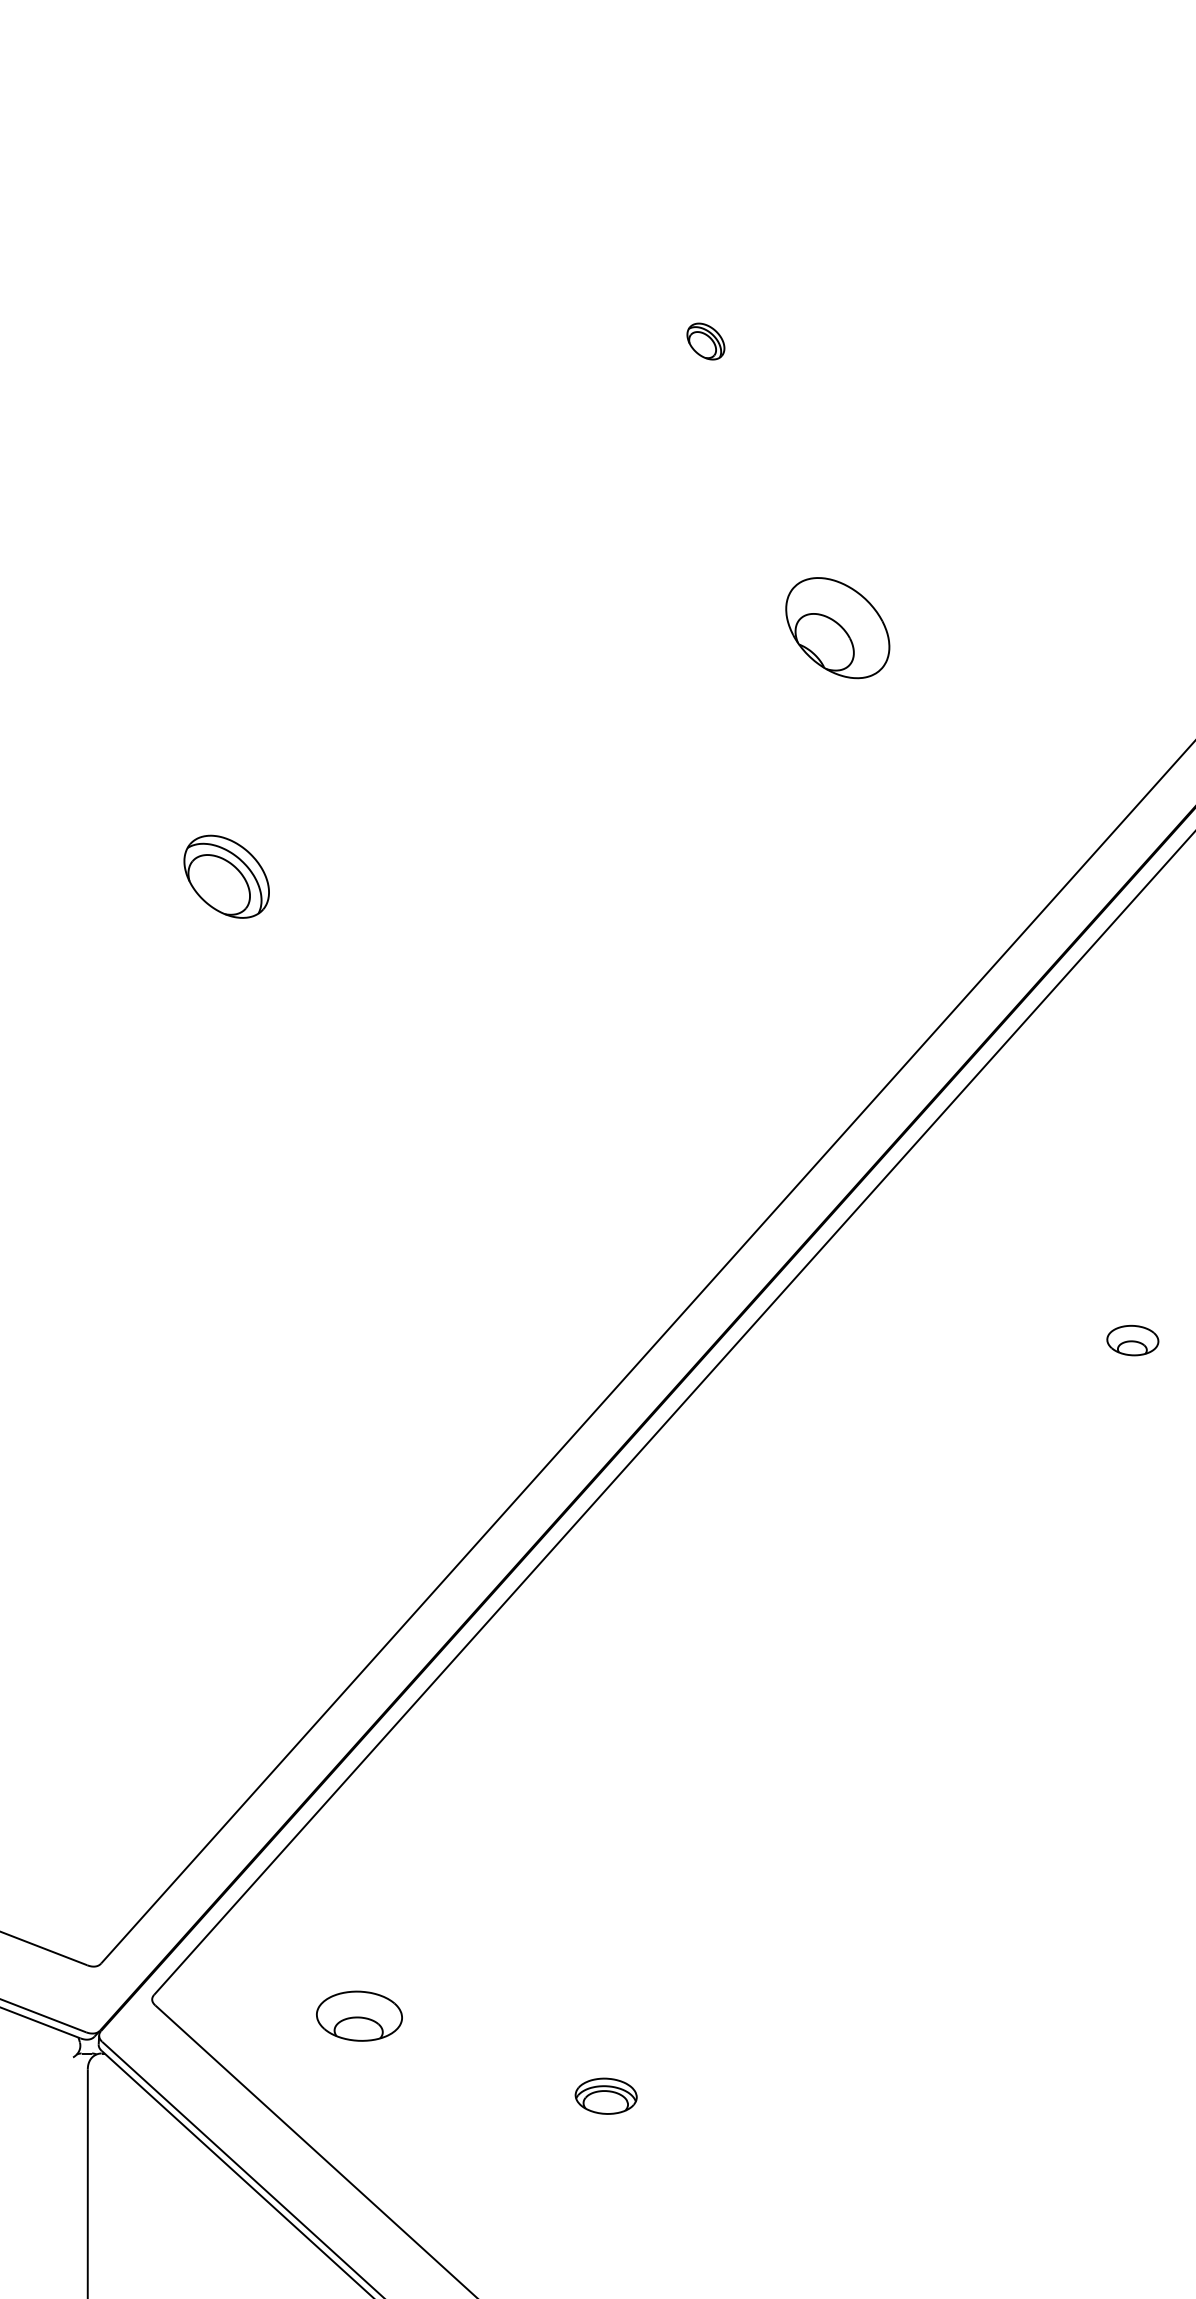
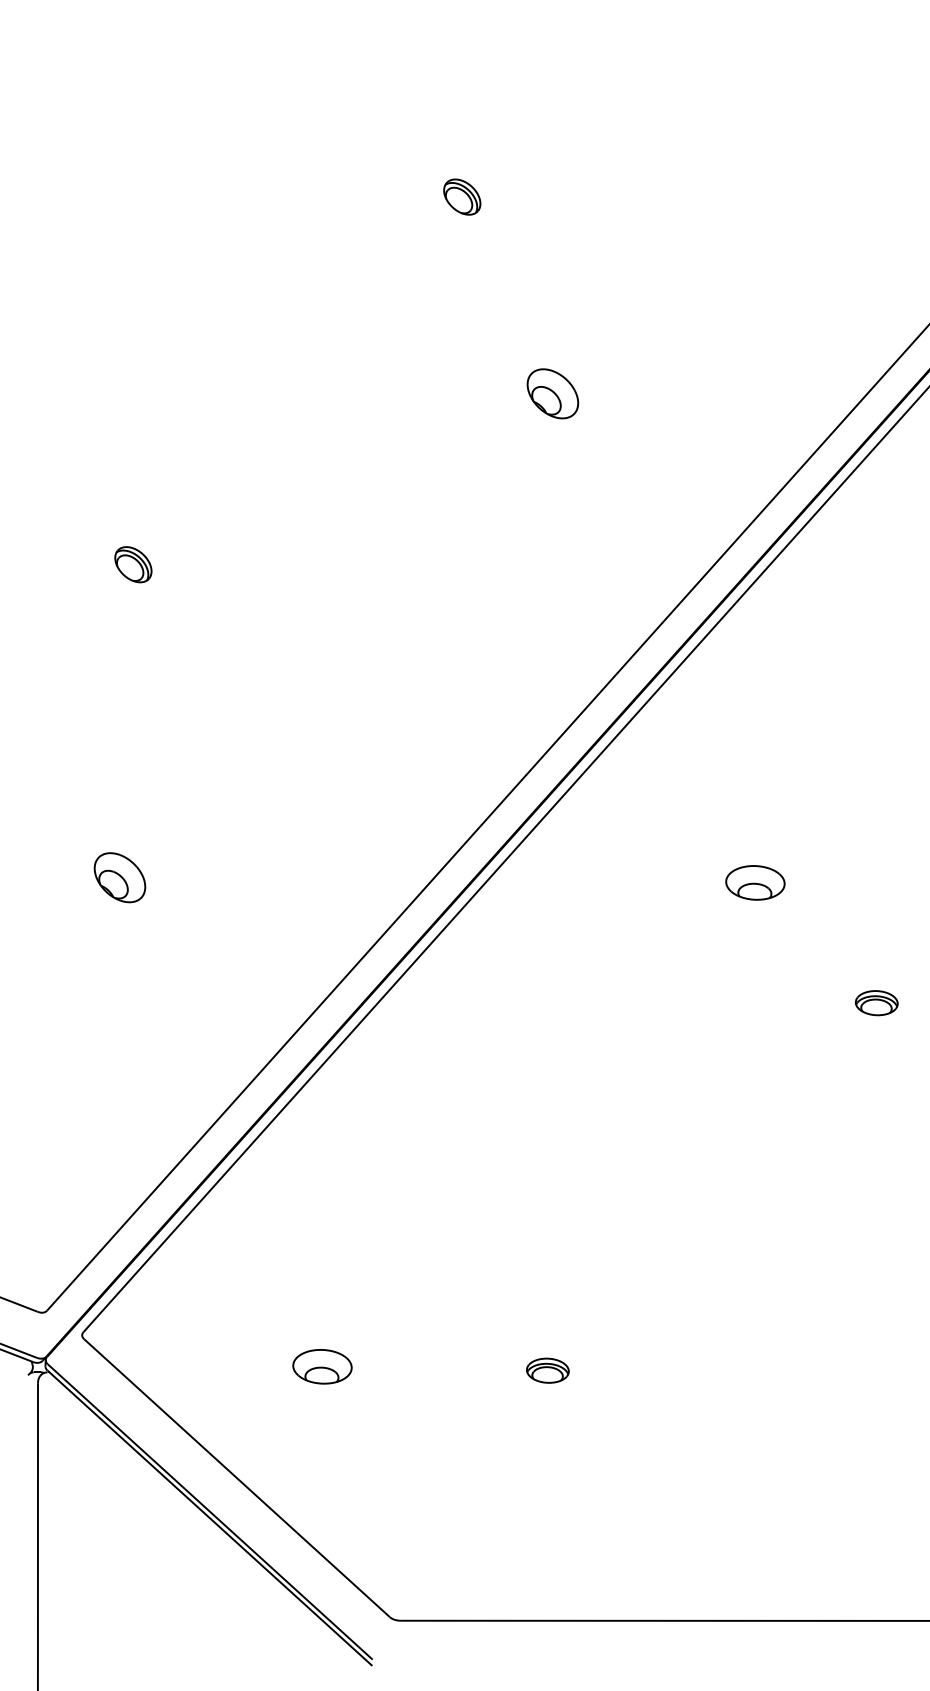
part: (706, 340) -> (462, 196), size x1.43
part: (837, 627) -> (552, 393), size x0.71
part: (226, 876) -> (133, 564), size x0.62
part: (206, 1332) -> (119, 877), added
part: (1132, 1339) -> (755, 882), size x1.67
part: (359, 2015) -> (322, 1366), moved
part: (605, 2095) -> (547, 1370), moved

